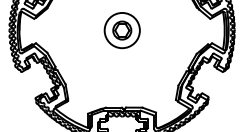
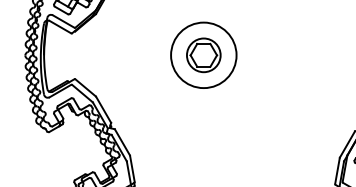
part: (121, 30) -> (202, 55), moved

